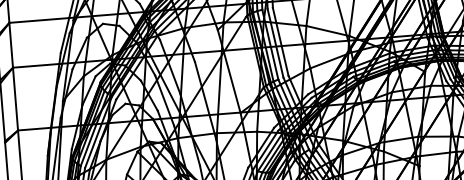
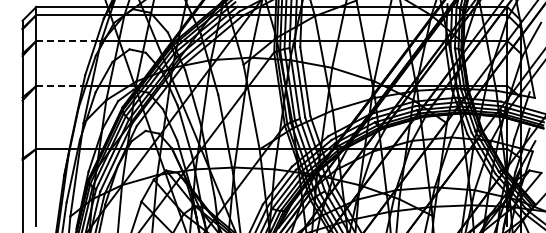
line: (39, 20) -> (66, 40), solid -> dashed
line: (36, 65) -> (60, 85), solid -> dashed

